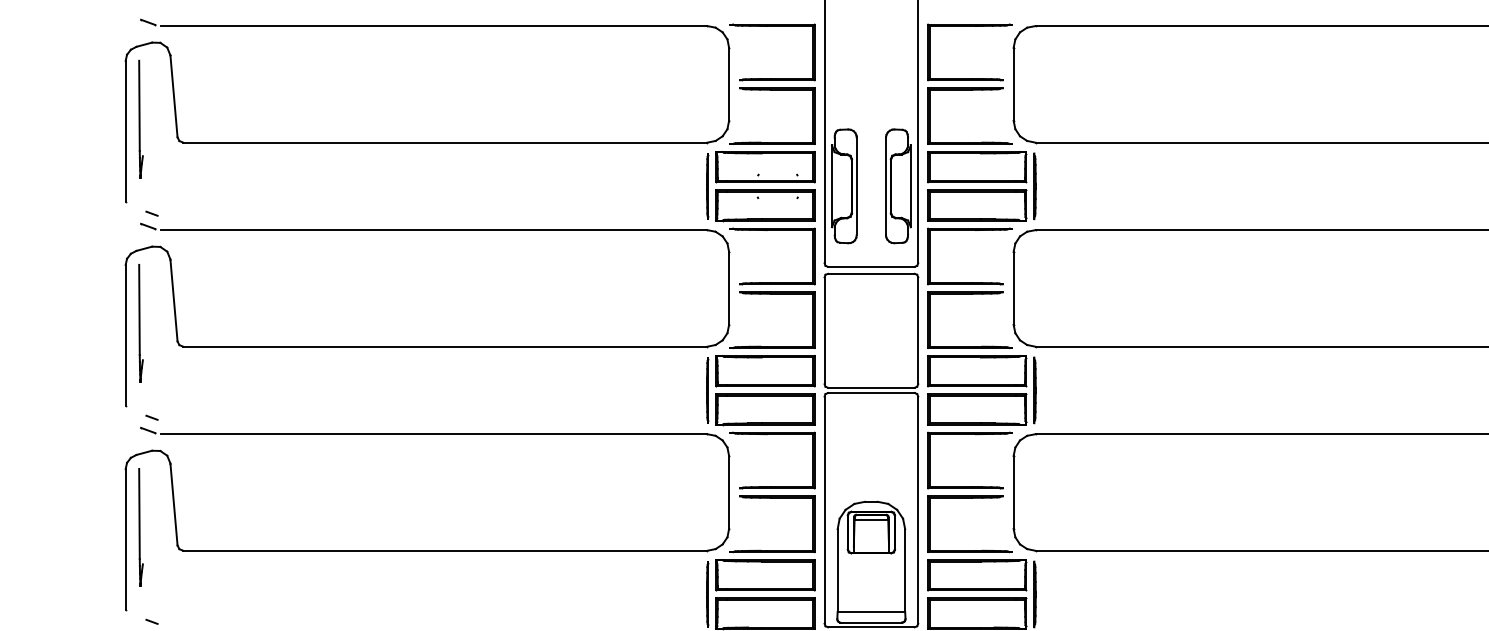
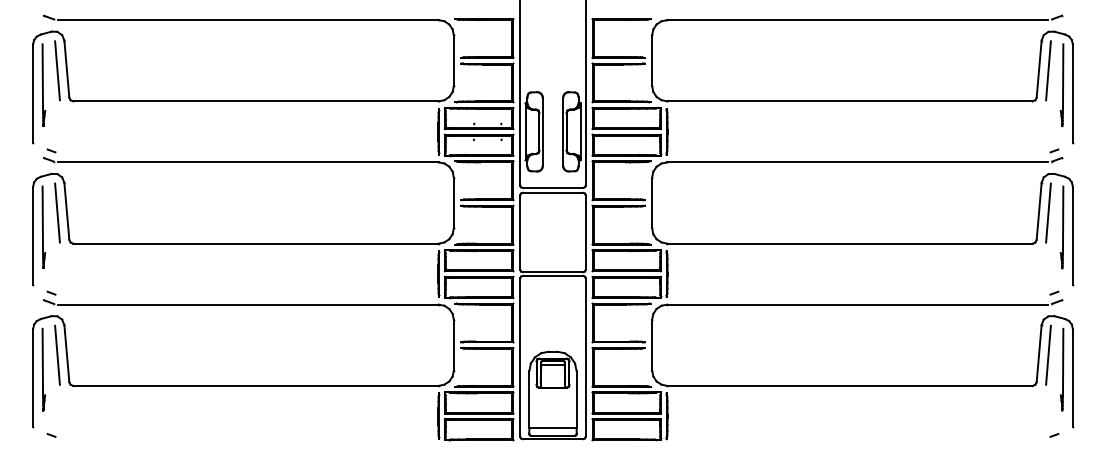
line: (160, 98) -> (57, 70), added
line: (160, 302) -> (57, 212), added
line: (160, 505) -> (57, 354), added

